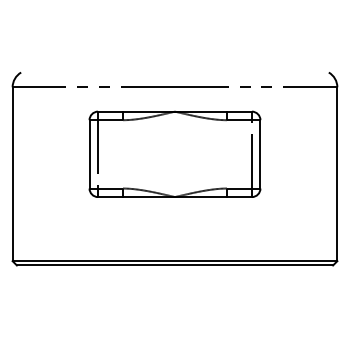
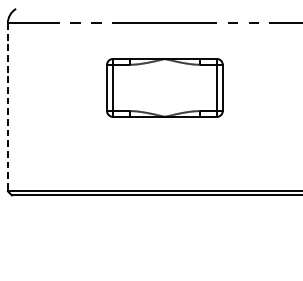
part: (174, 153) -> (164, 87), size x0.7
line: (12, 174) -> (7, 107), solid -> dashed

